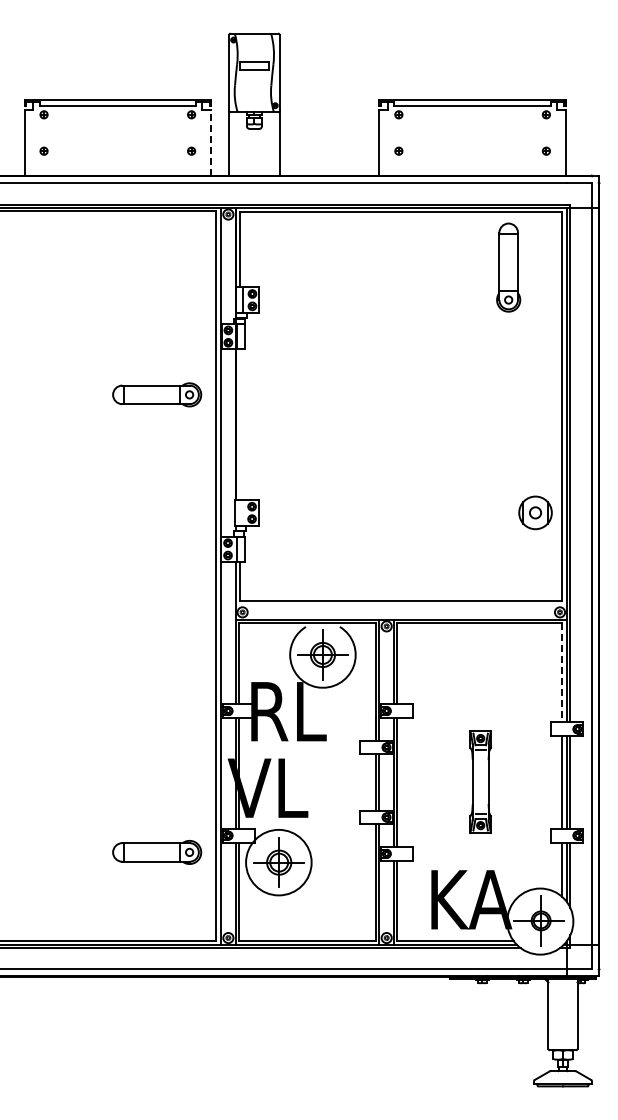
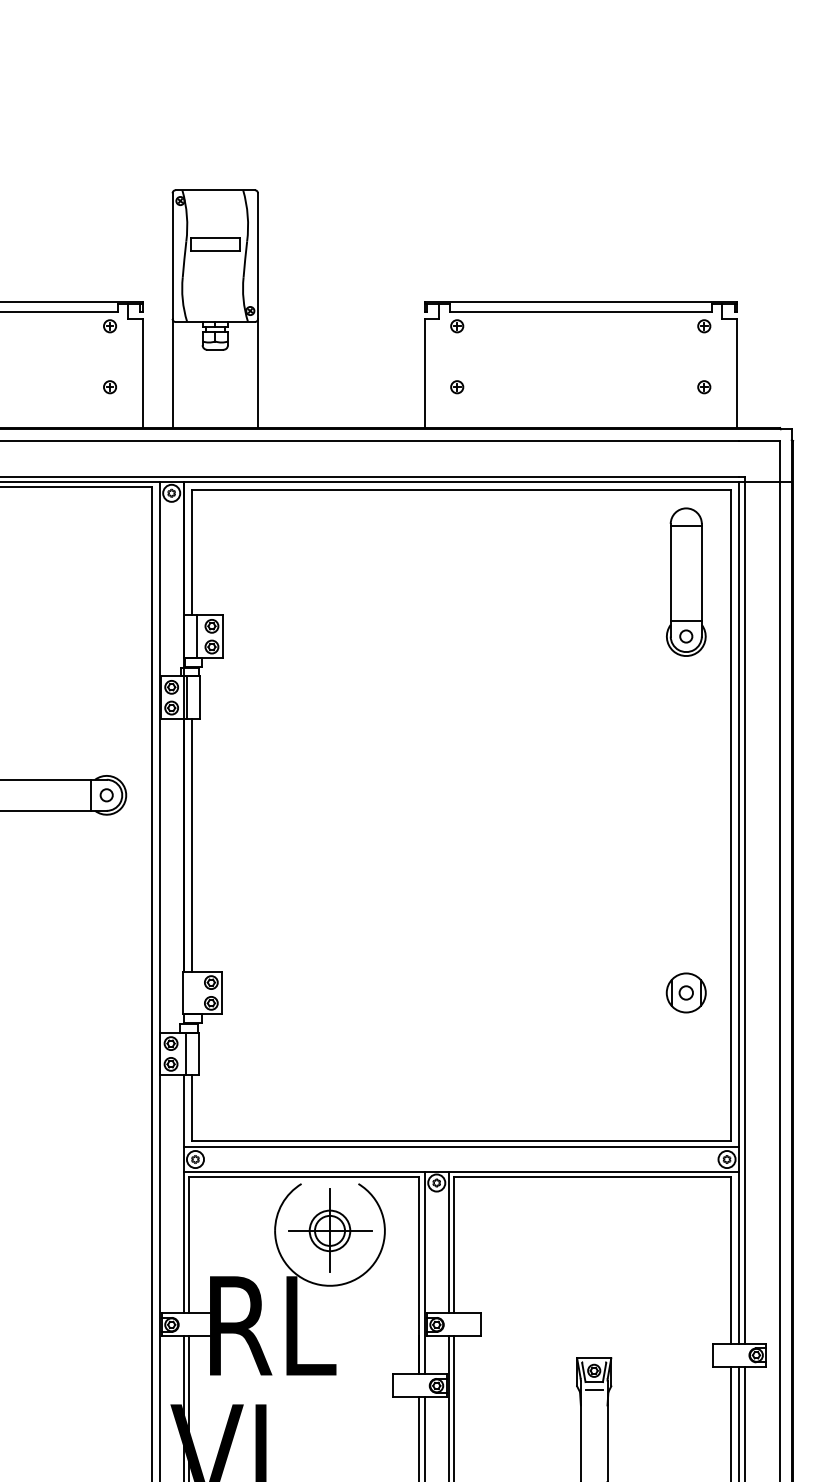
line: (211, 143) -> (143, 374), dashed -> solid
part: (508, 267) -> (686, 581), moved
line: (240, 424) -> (191, 844), added
part: (535, 512) -> (686, 992), size x0.71
line: (400, 605) -> (459, 1148), added
line: (562, 672) -> (731, 1260), dashed -> solid

